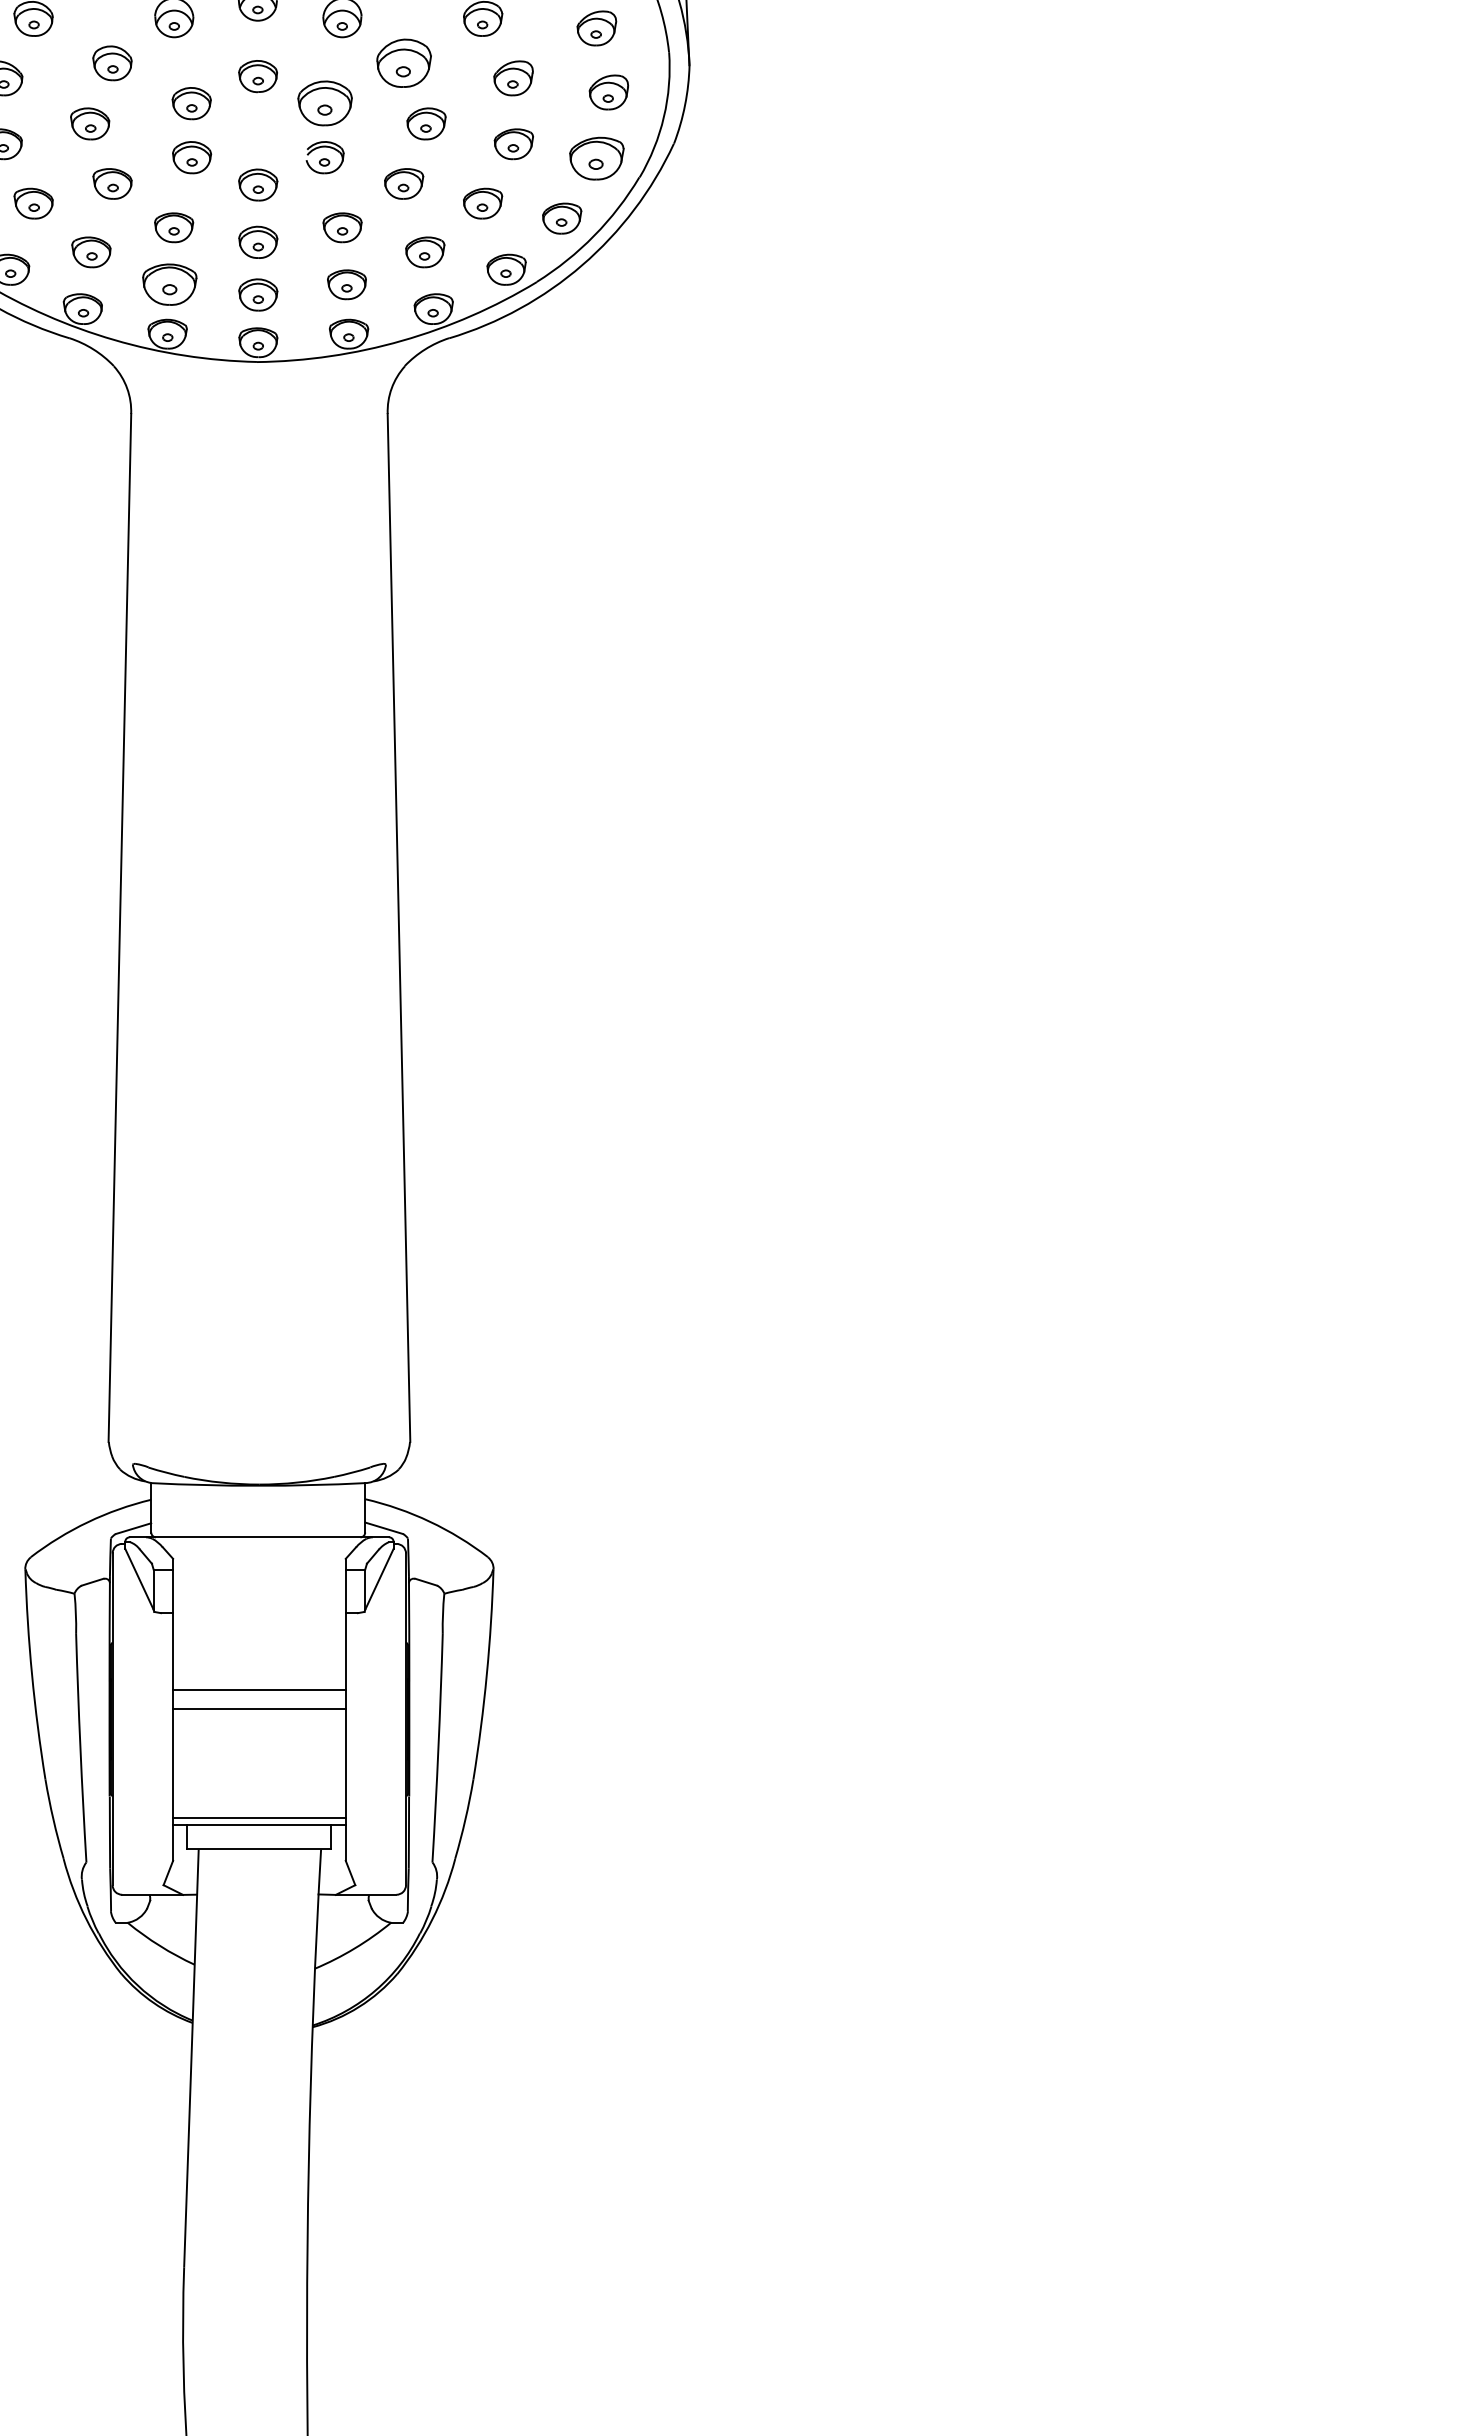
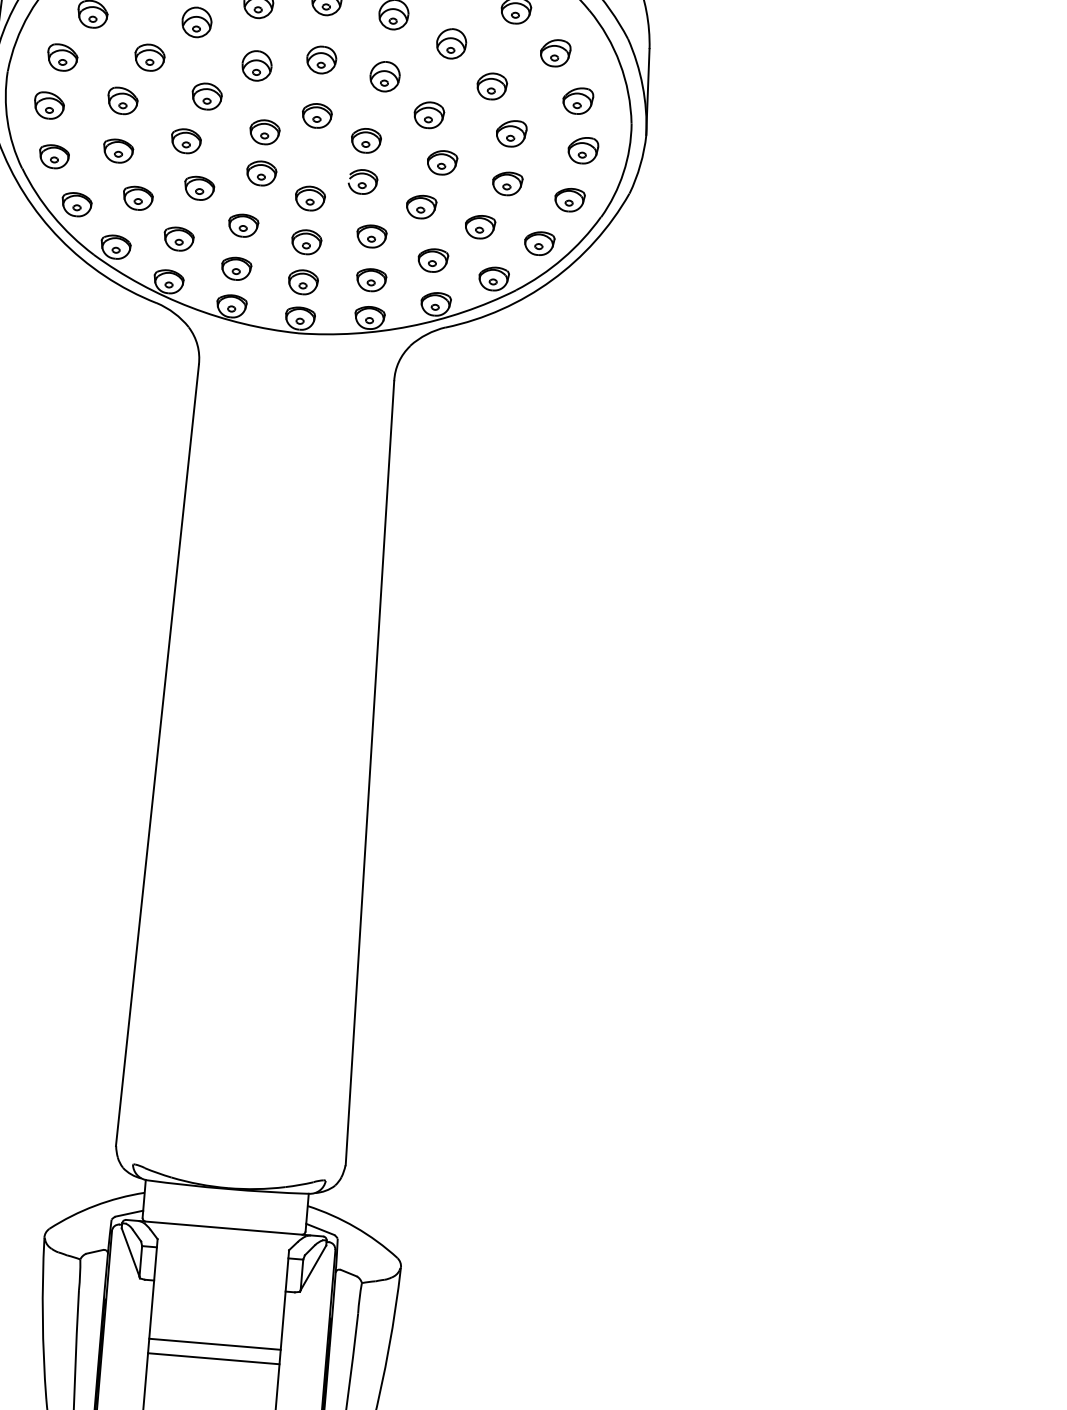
part: (404, 63) -> (429, 115), size x0.71
part: (324, 103) -> (365, 140), size x0.71
part: (596, 158) -> (569, 200), size x0.71
part: (169, 284) -> (236, 268), size x0.71

